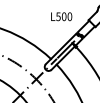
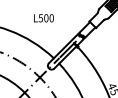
text: (61, 16) -> (43, 18), moved

